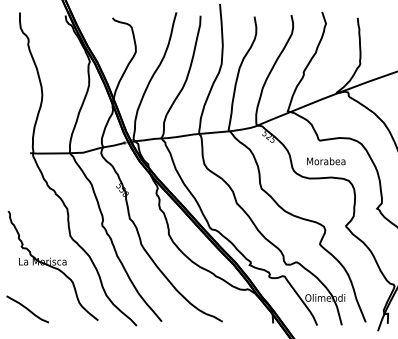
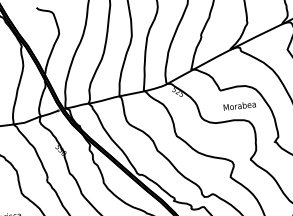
text: (326, 161) -> (240, 106), moved

